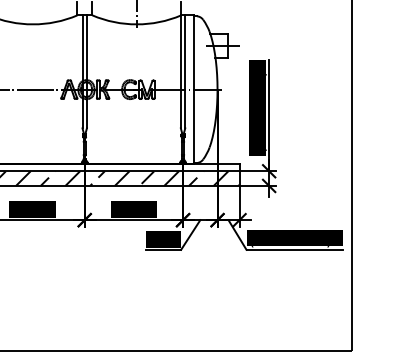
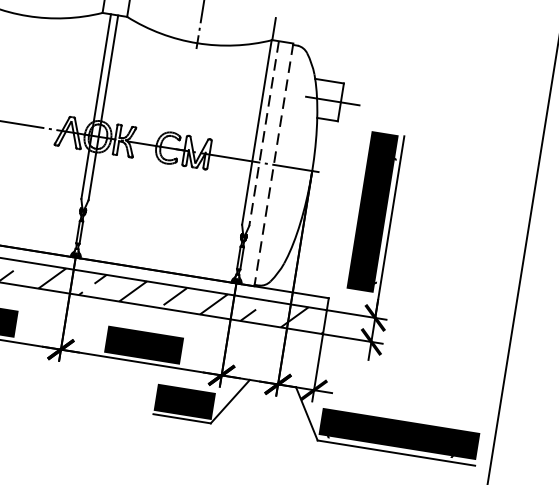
line: (185, 72) -> (264, 134), solid -> dashed
line: (194, 90) -> (274, 166), solid -> dashed

